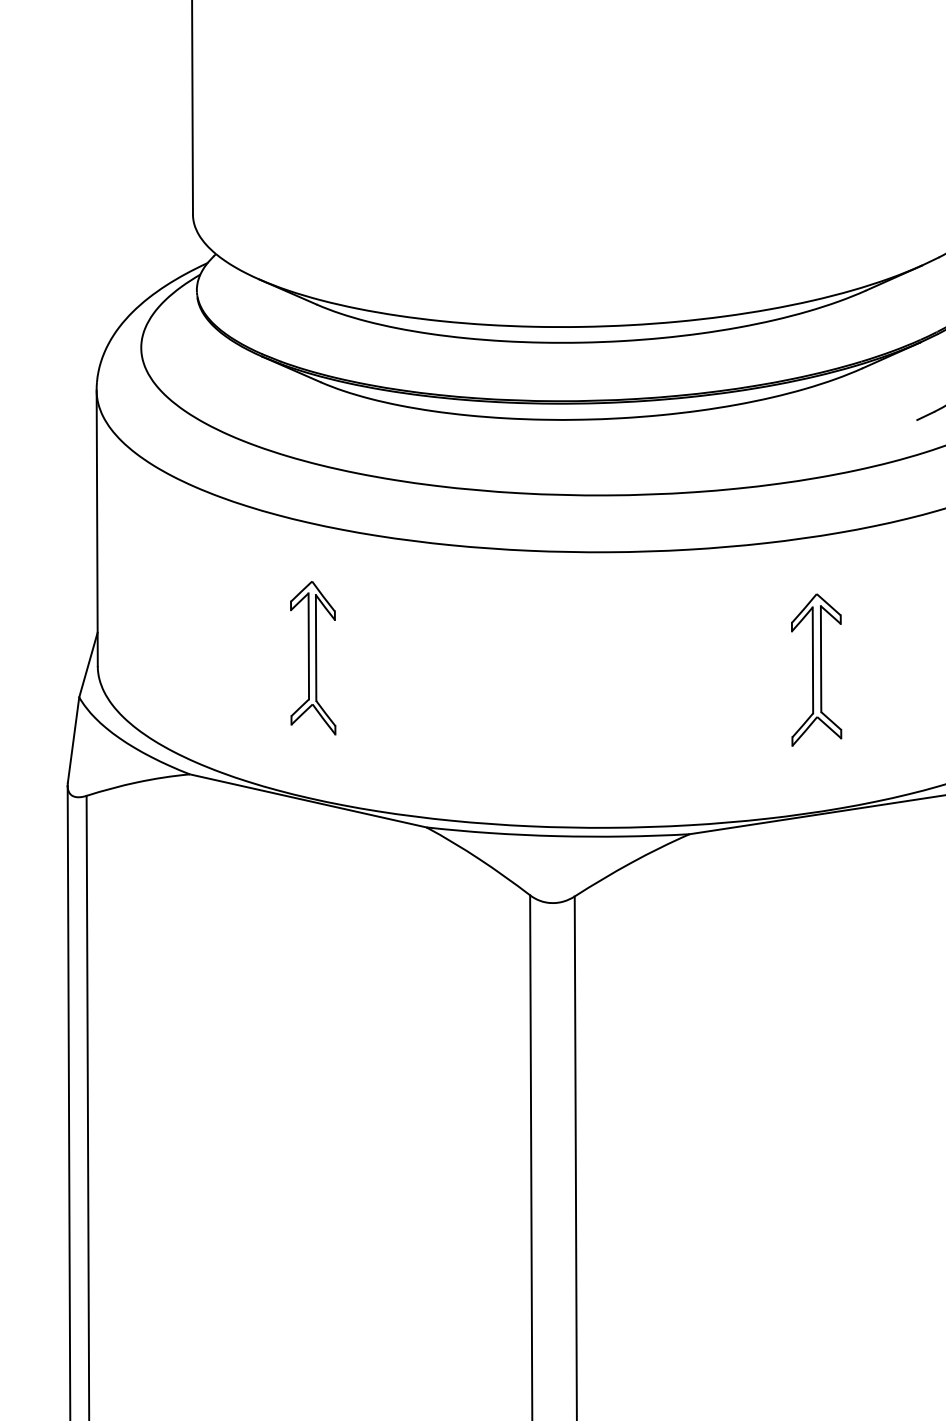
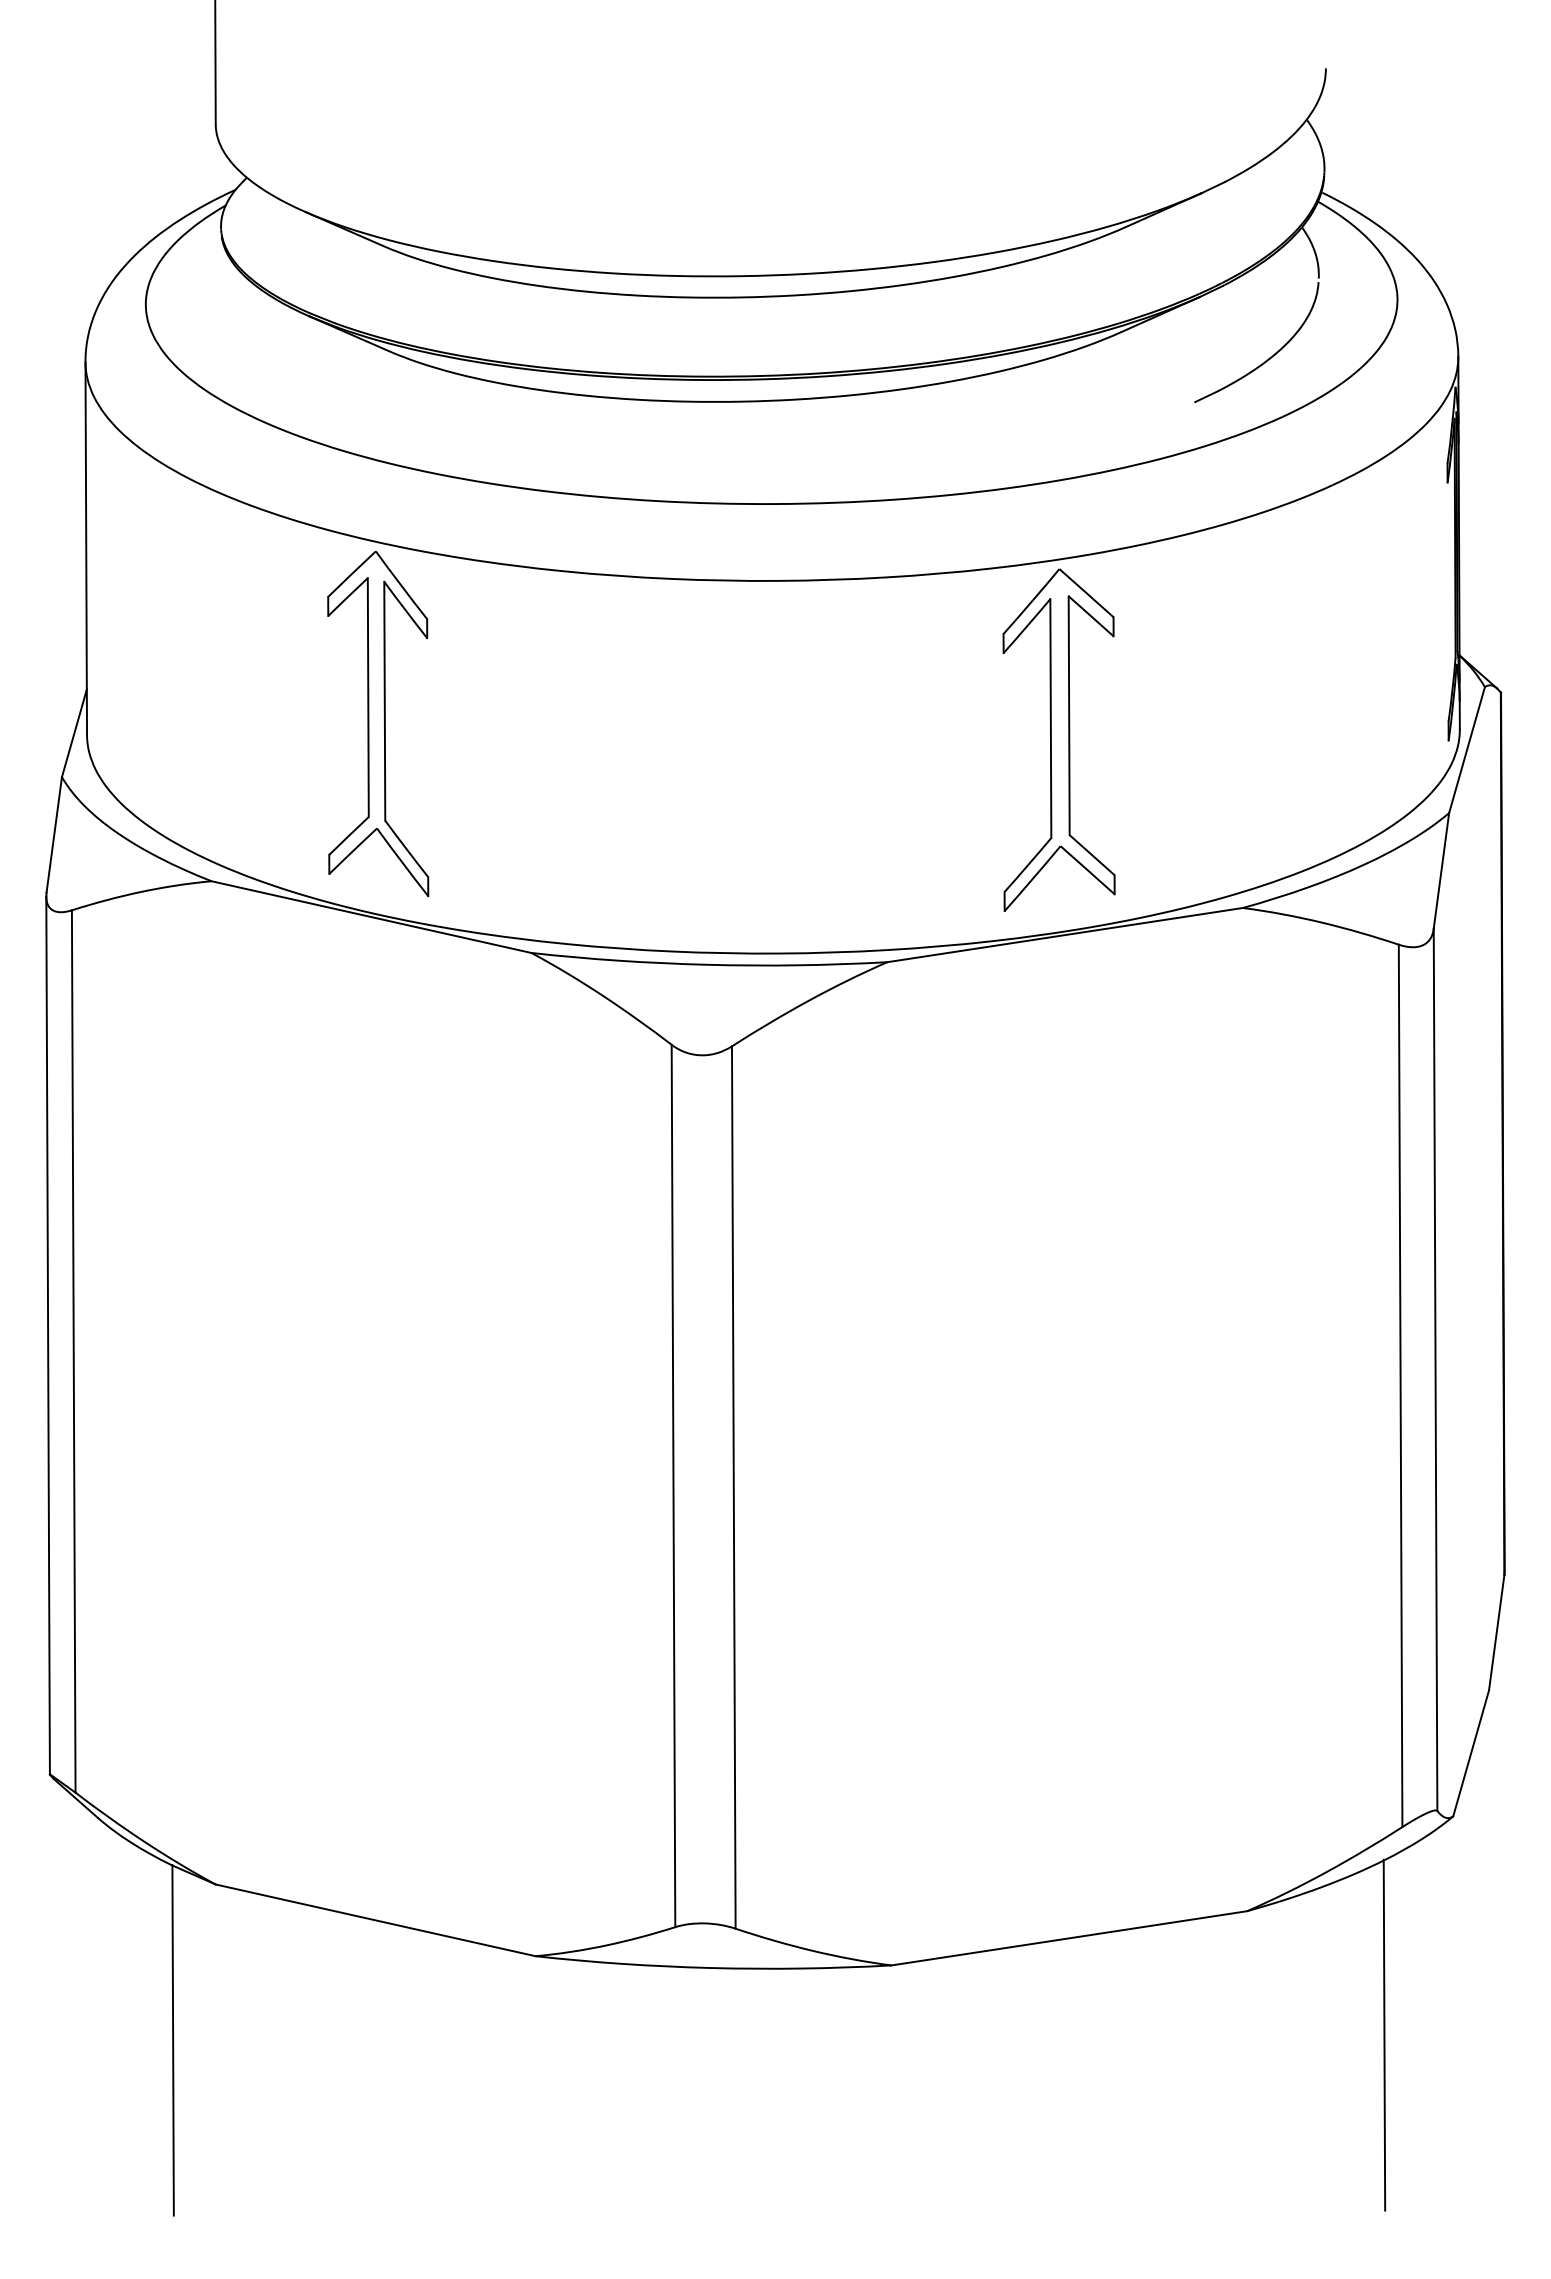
part: (313, 657) -> (378, 723), size x1.67
part: (816, 669) -> (1058, 739), size x1.67

